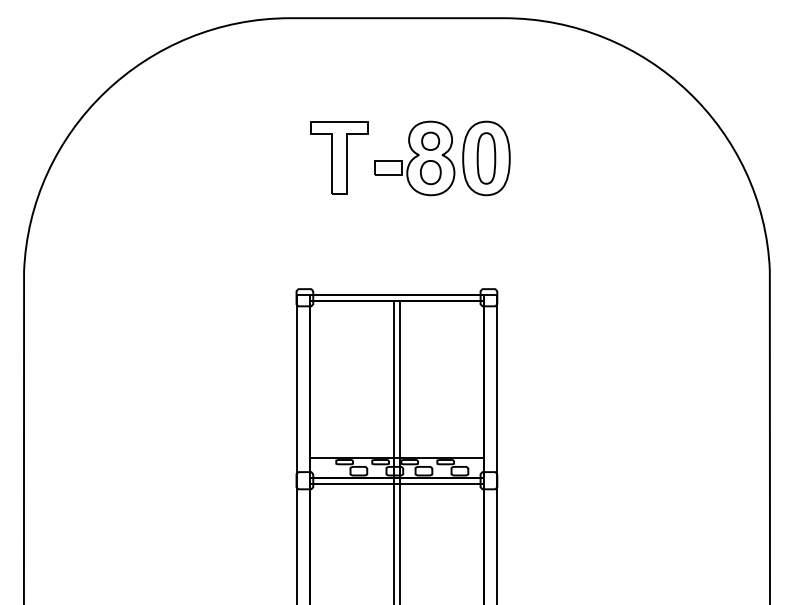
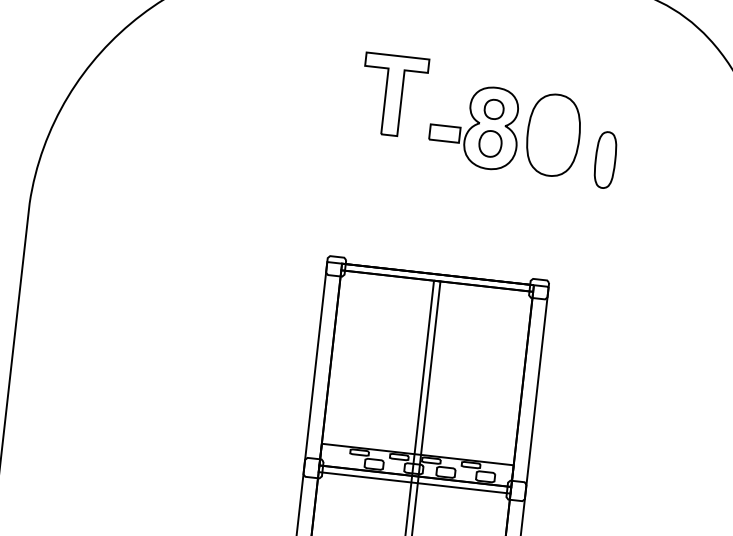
part: (339, 157) -> (394, 95), moved
part: (486, 158) -> (605, 160), moved

